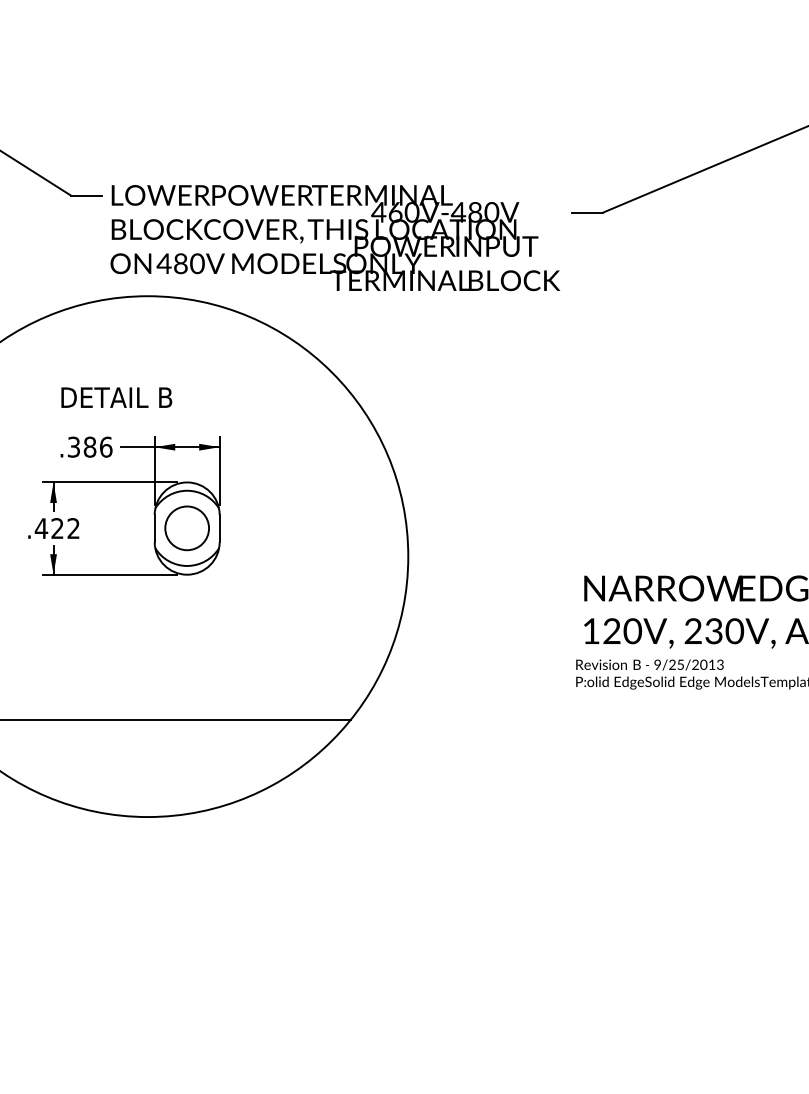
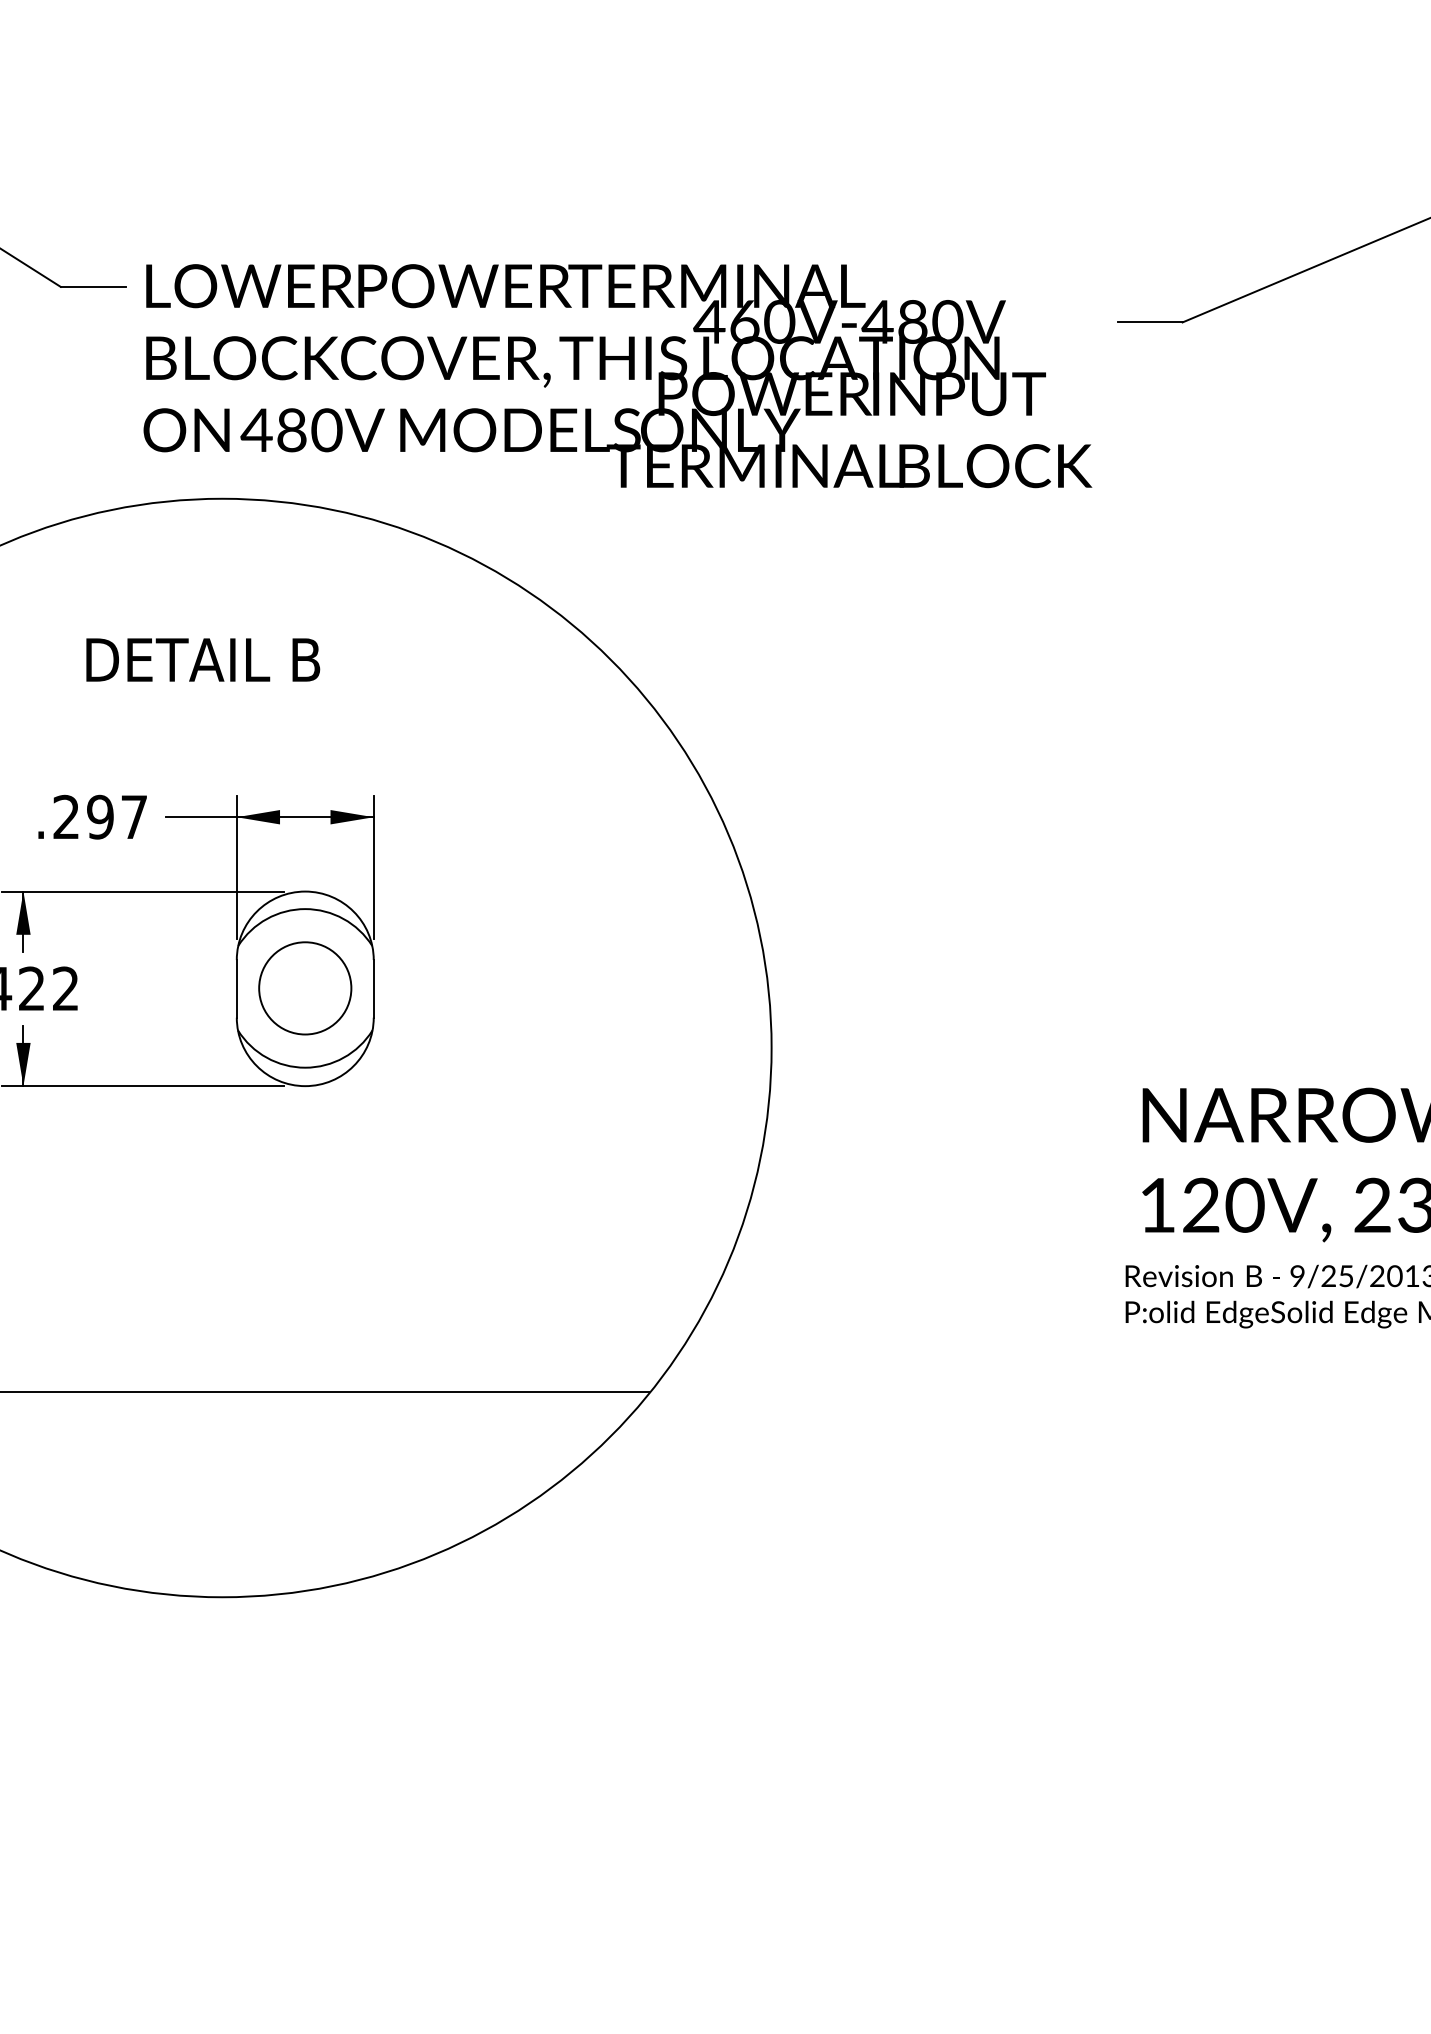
text: (116, 397) -> (202, 659), moved
text: (90, 446) -> (101, 815), .386 -> .297

